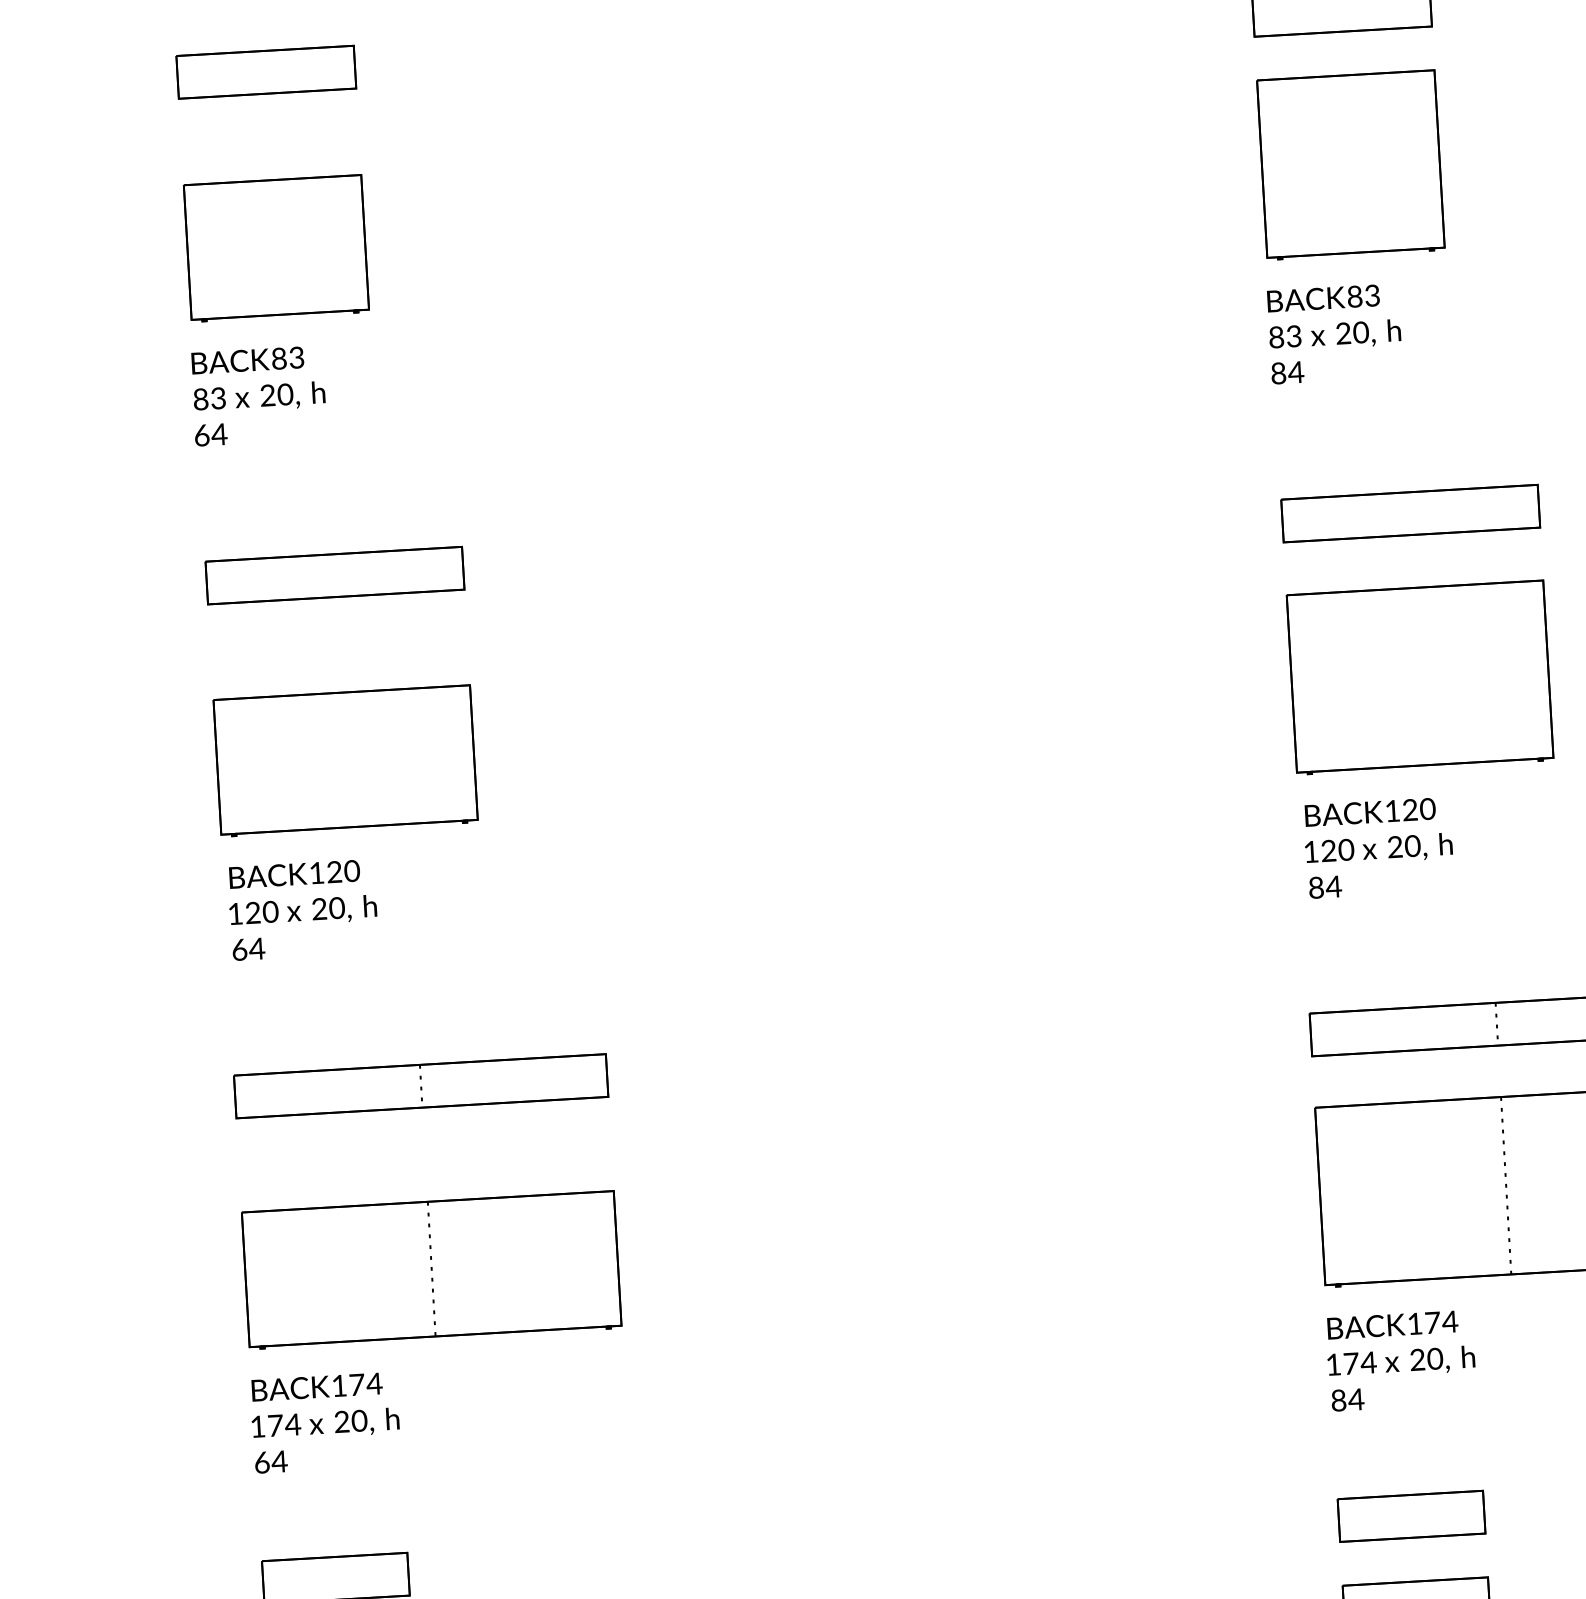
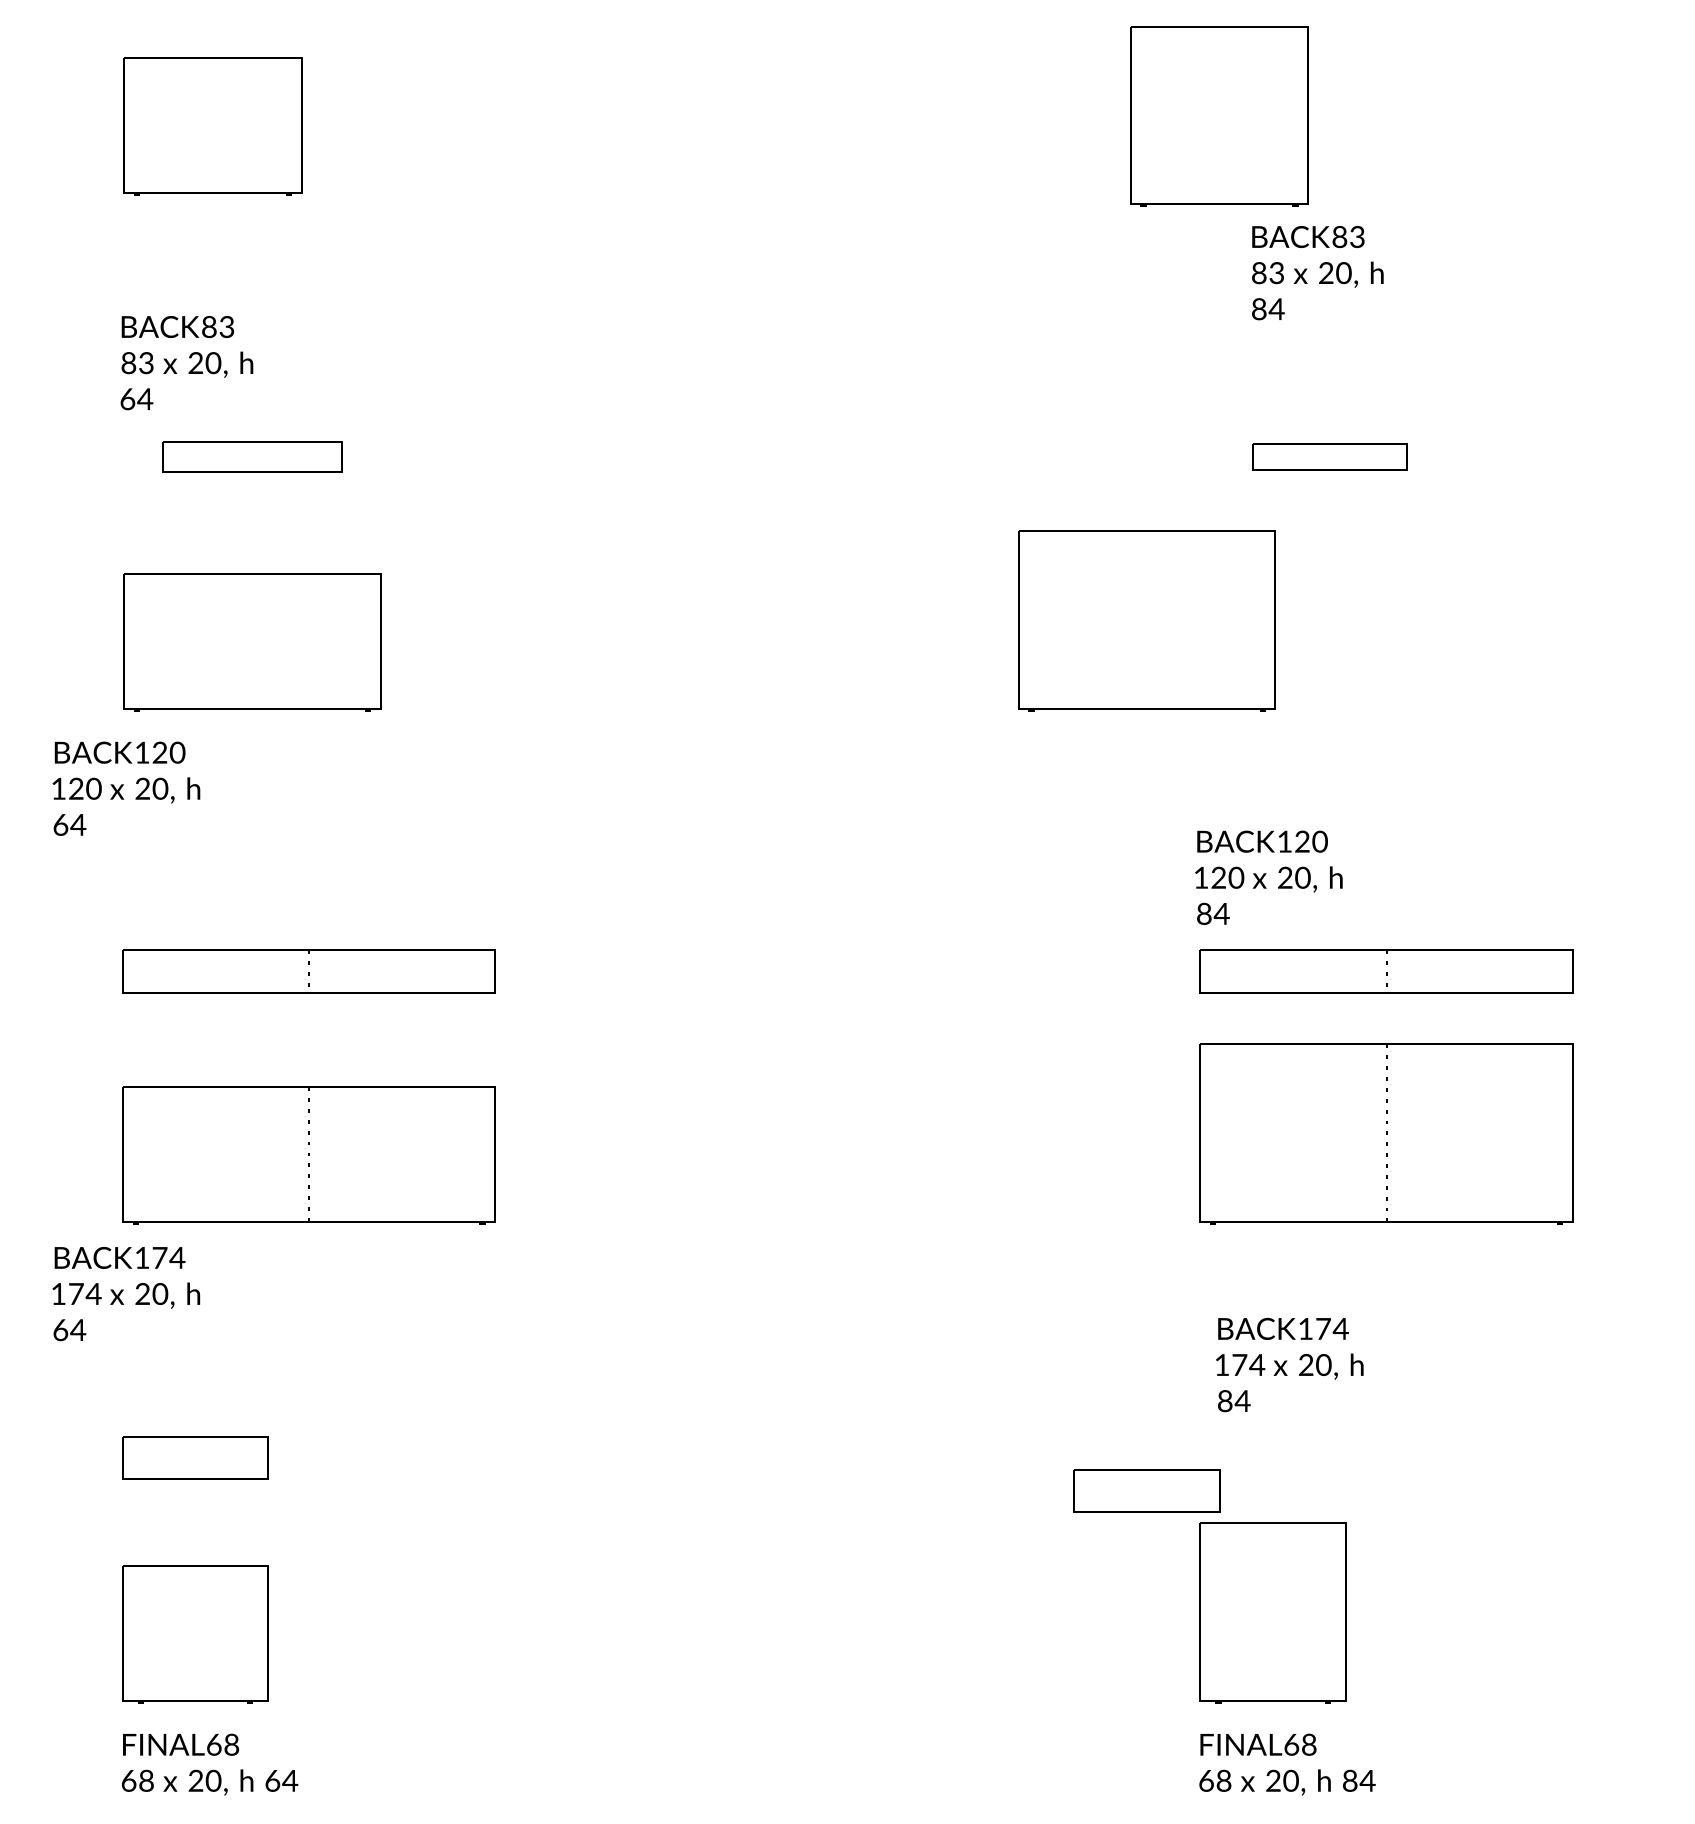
part: (1351, 165) -> (1219, 116), moved
text: (1334, 334) -> (1317, 273), moved
text: (258, 396) -> (186, 363), moved
part: (1410, 513) -> (1329, 456), size x0.6
part: (334, 575) -> (252, 456), size x0.7
part: (1419, 677) -> (1146, 620), moved
text: (1378, 847) -> (1268, 877), moved
text: (303, 909) -> (126, 788), moved
text: (1400, 1360) -> (1289, 1364), moved
text: (325, 1422) -> (126, 1293), moved
part: (1410, 1515) -> (1146, 1490), moved

